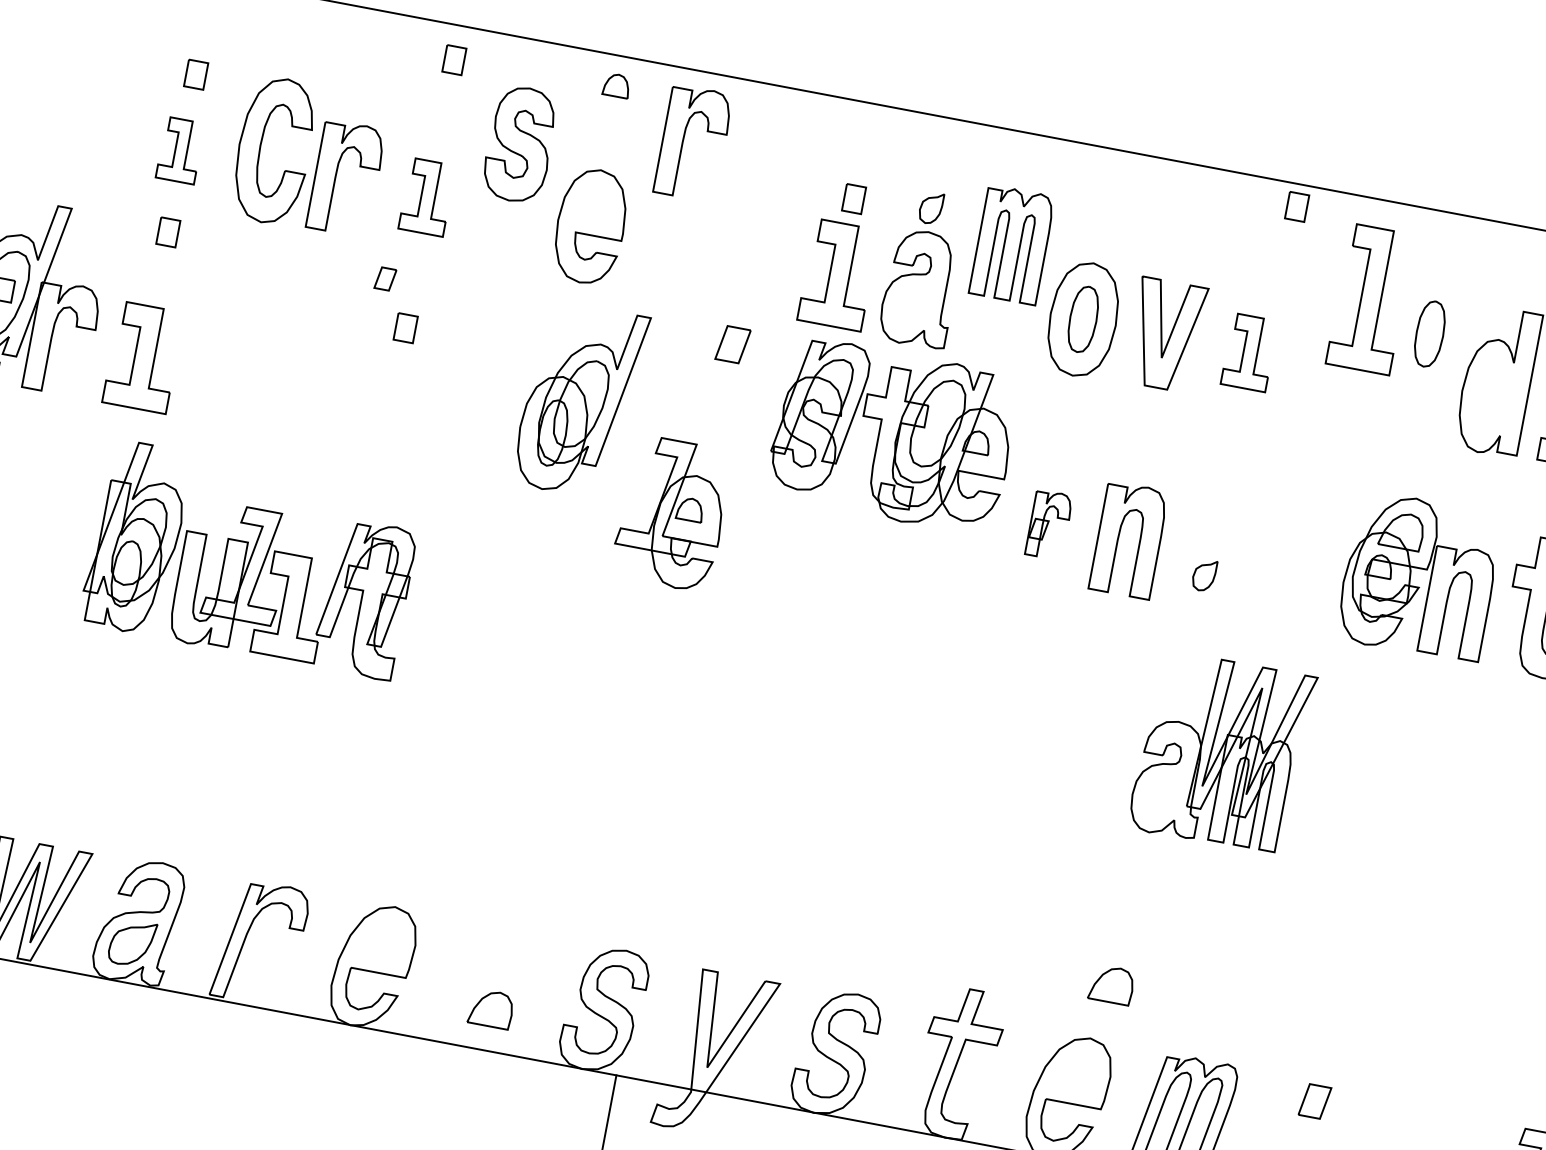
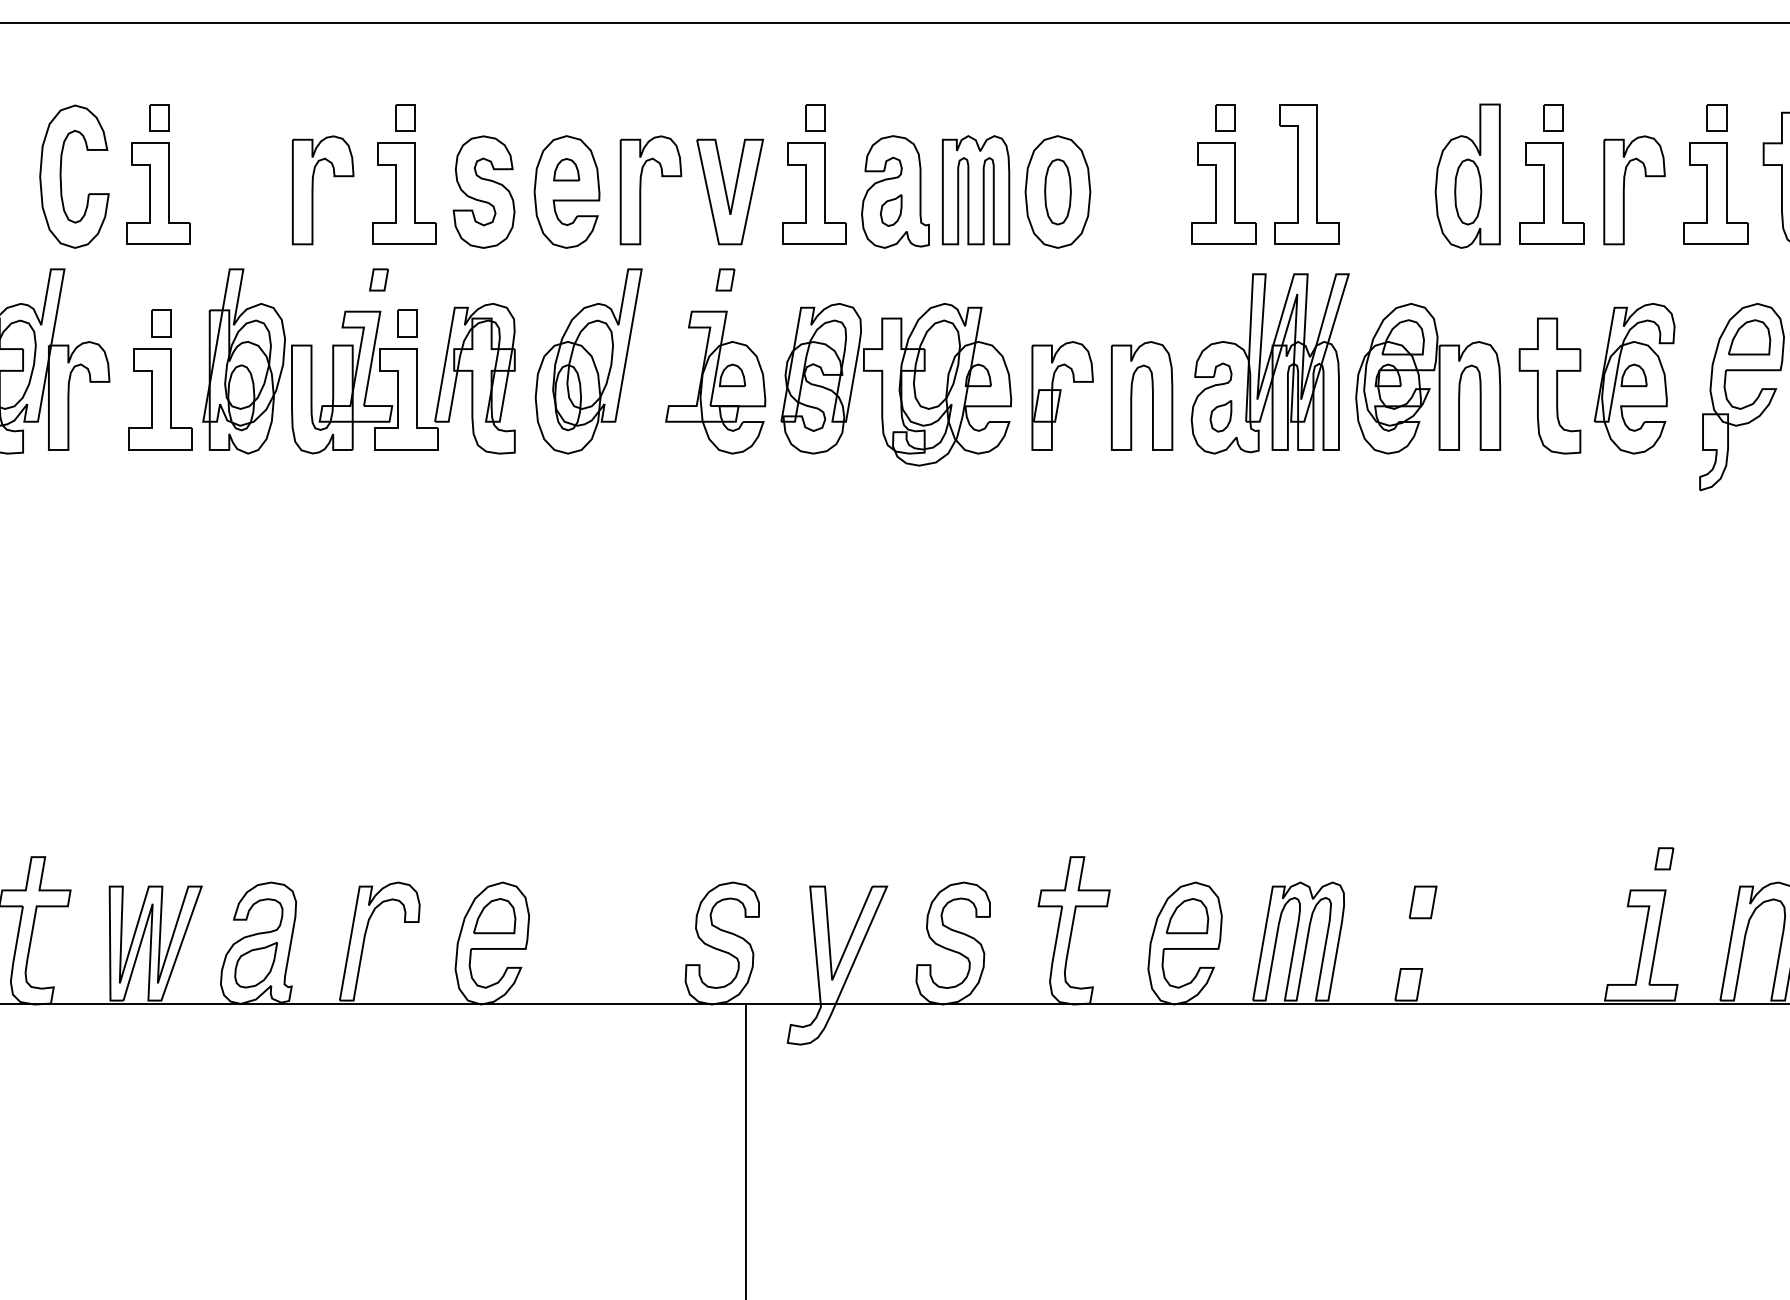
part: (454, 59) -> (405, 117), moved
part: (616, 85) -> (566, 169), moved
part: (684, 141) -> (641, 190), moved
part: (519, 143) -> (483, 191), moved
part: (261, 147) -> (61, 176), moved
part: (180, 150) -> (158, 193), size x1.67
part: (427, 197) -> (404, 193), size x1.43
part: (1297, 206) -> (1225, 117), moved
part: (930, 207) -> (890, 210), moved
part: (168, 232) -> (161, 323), moved
part: (1012, 245) -> (976, 190), moved
part: (1370, 299) -> (1306, 174), moved
part: (1430, 333) -> (1468, 191), moved
part: (1165, 334) -> (729, 191), moved
part: (733, 344) -> (725, 279), size x0.62
part: (1249, 352) -> (1223, 193), size x1.43
part: (893, 435) -> (896, 384), moved
part: (672, 513) -> (715, 382), moved
part: (1049, 524) -> (1062, 395), size x1.67
part: (250, 559) -> (358, 361), moved
part: (1221, 752) -> (1269, 363), moved
part: (1111, 985) -> (1187, 916), moved
part: (491, 1009) -> (494, 916), moved

